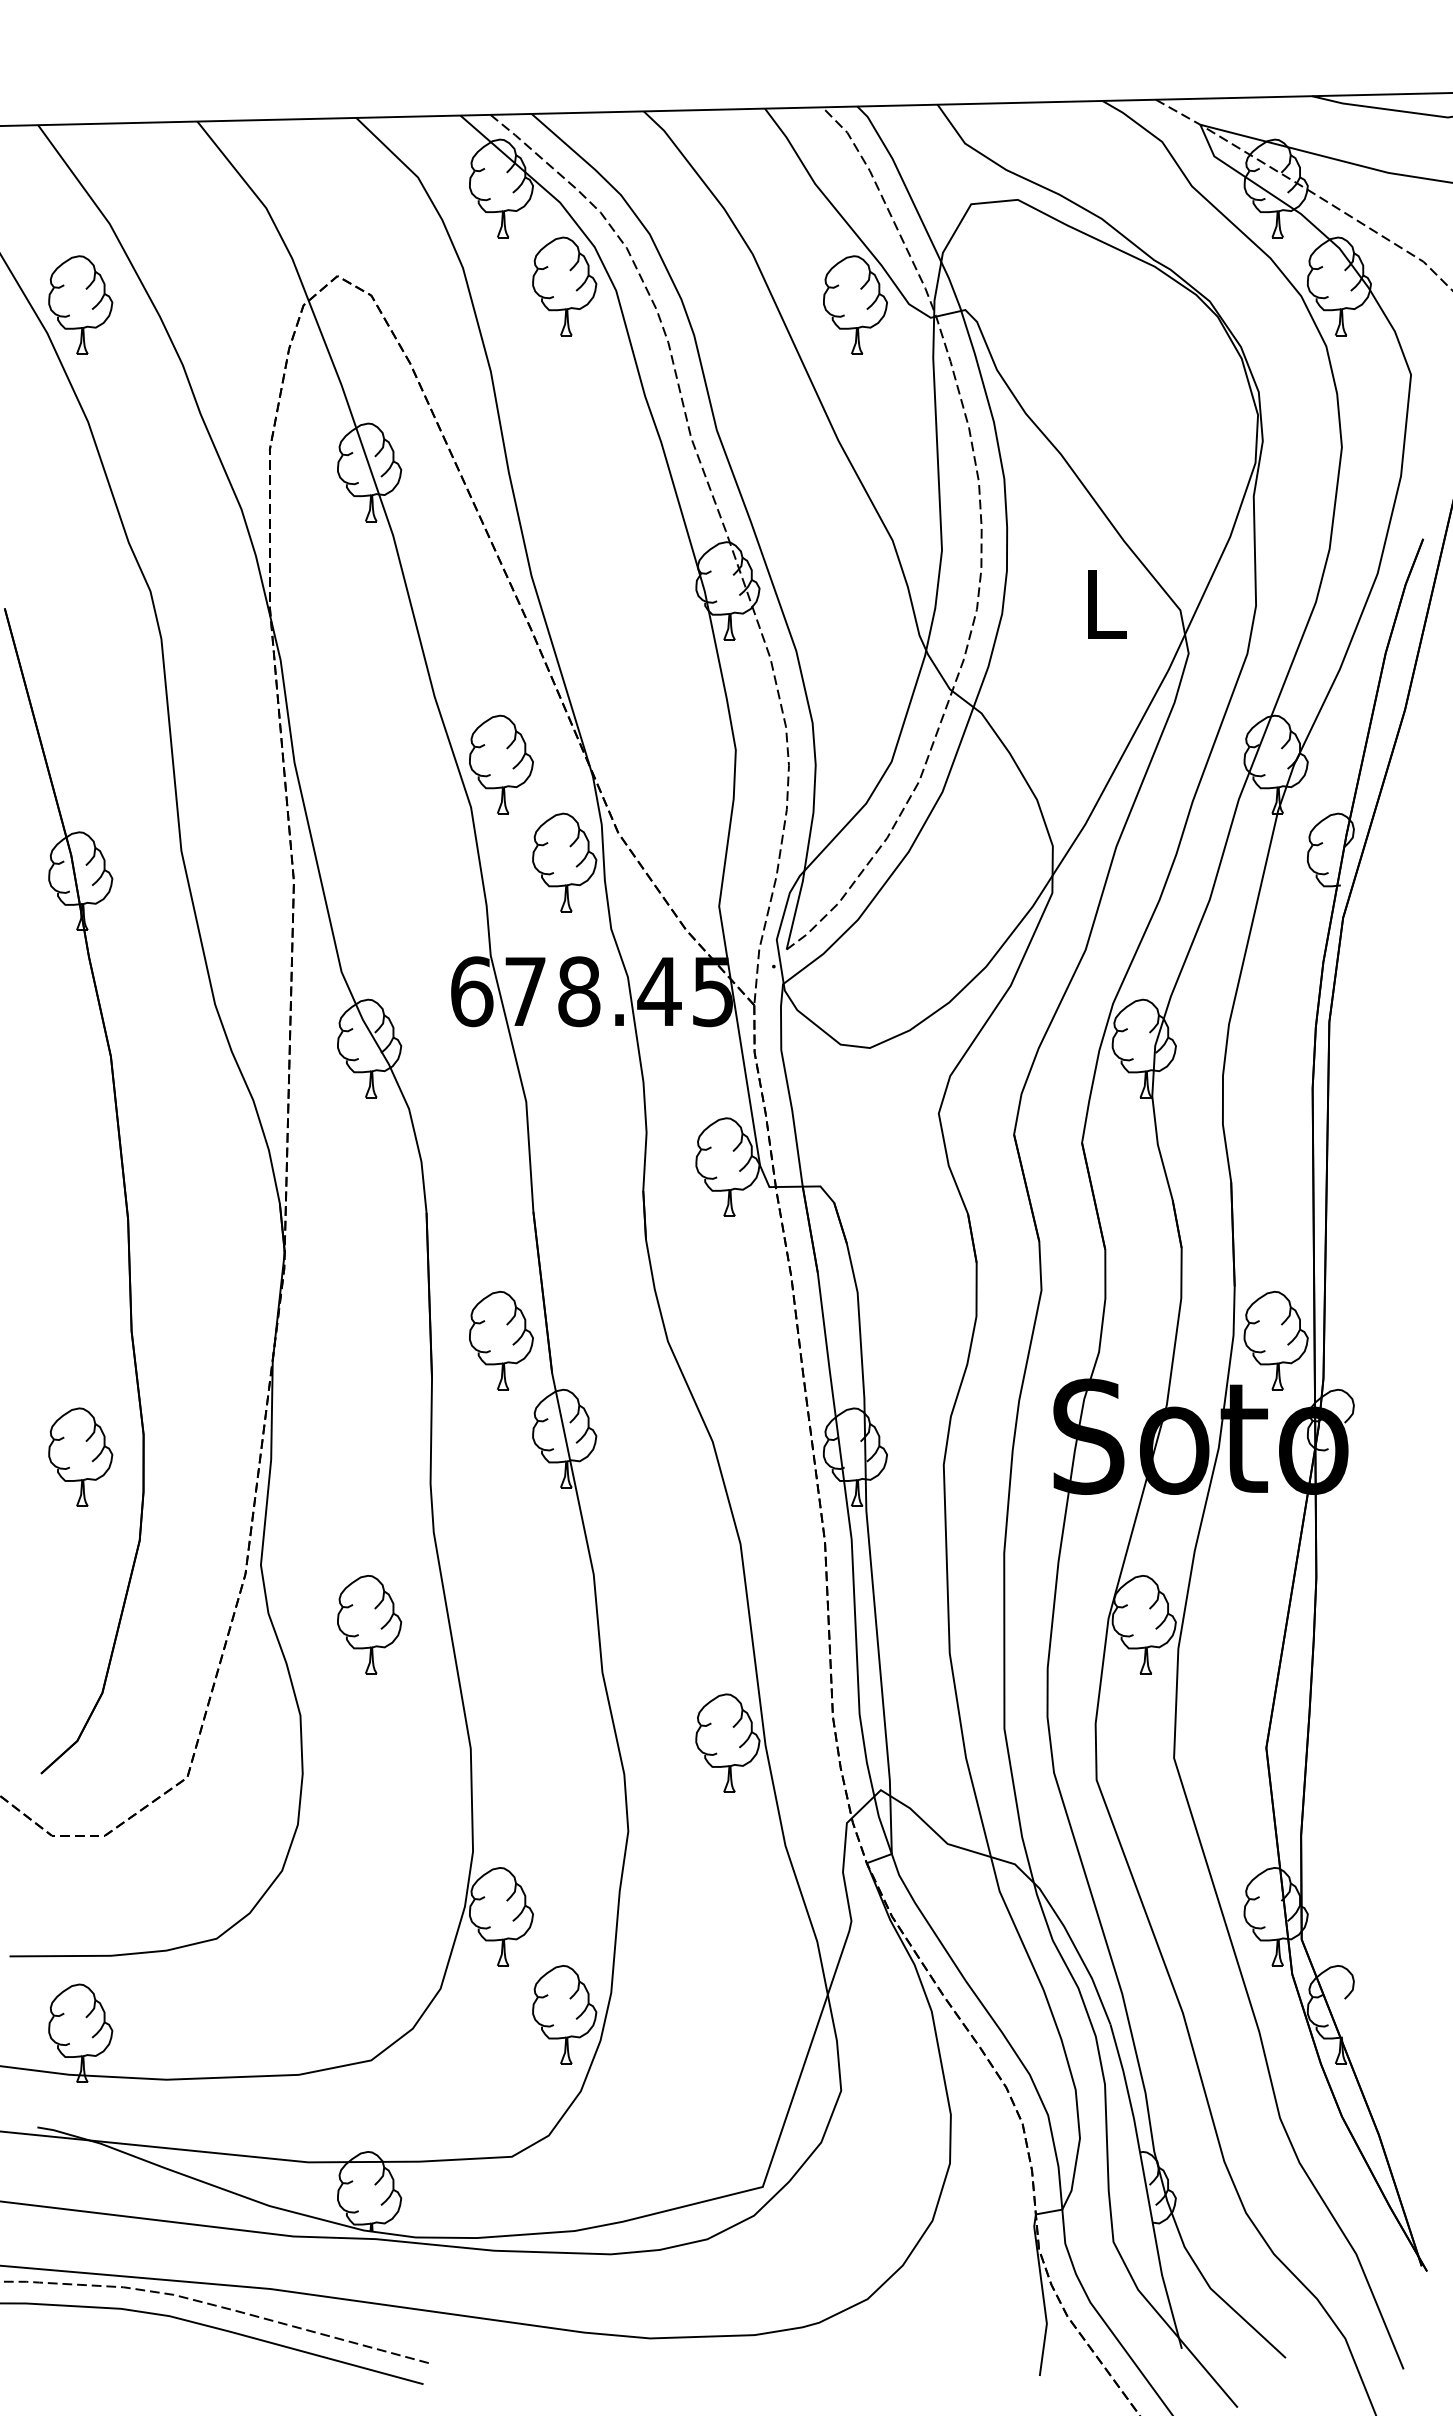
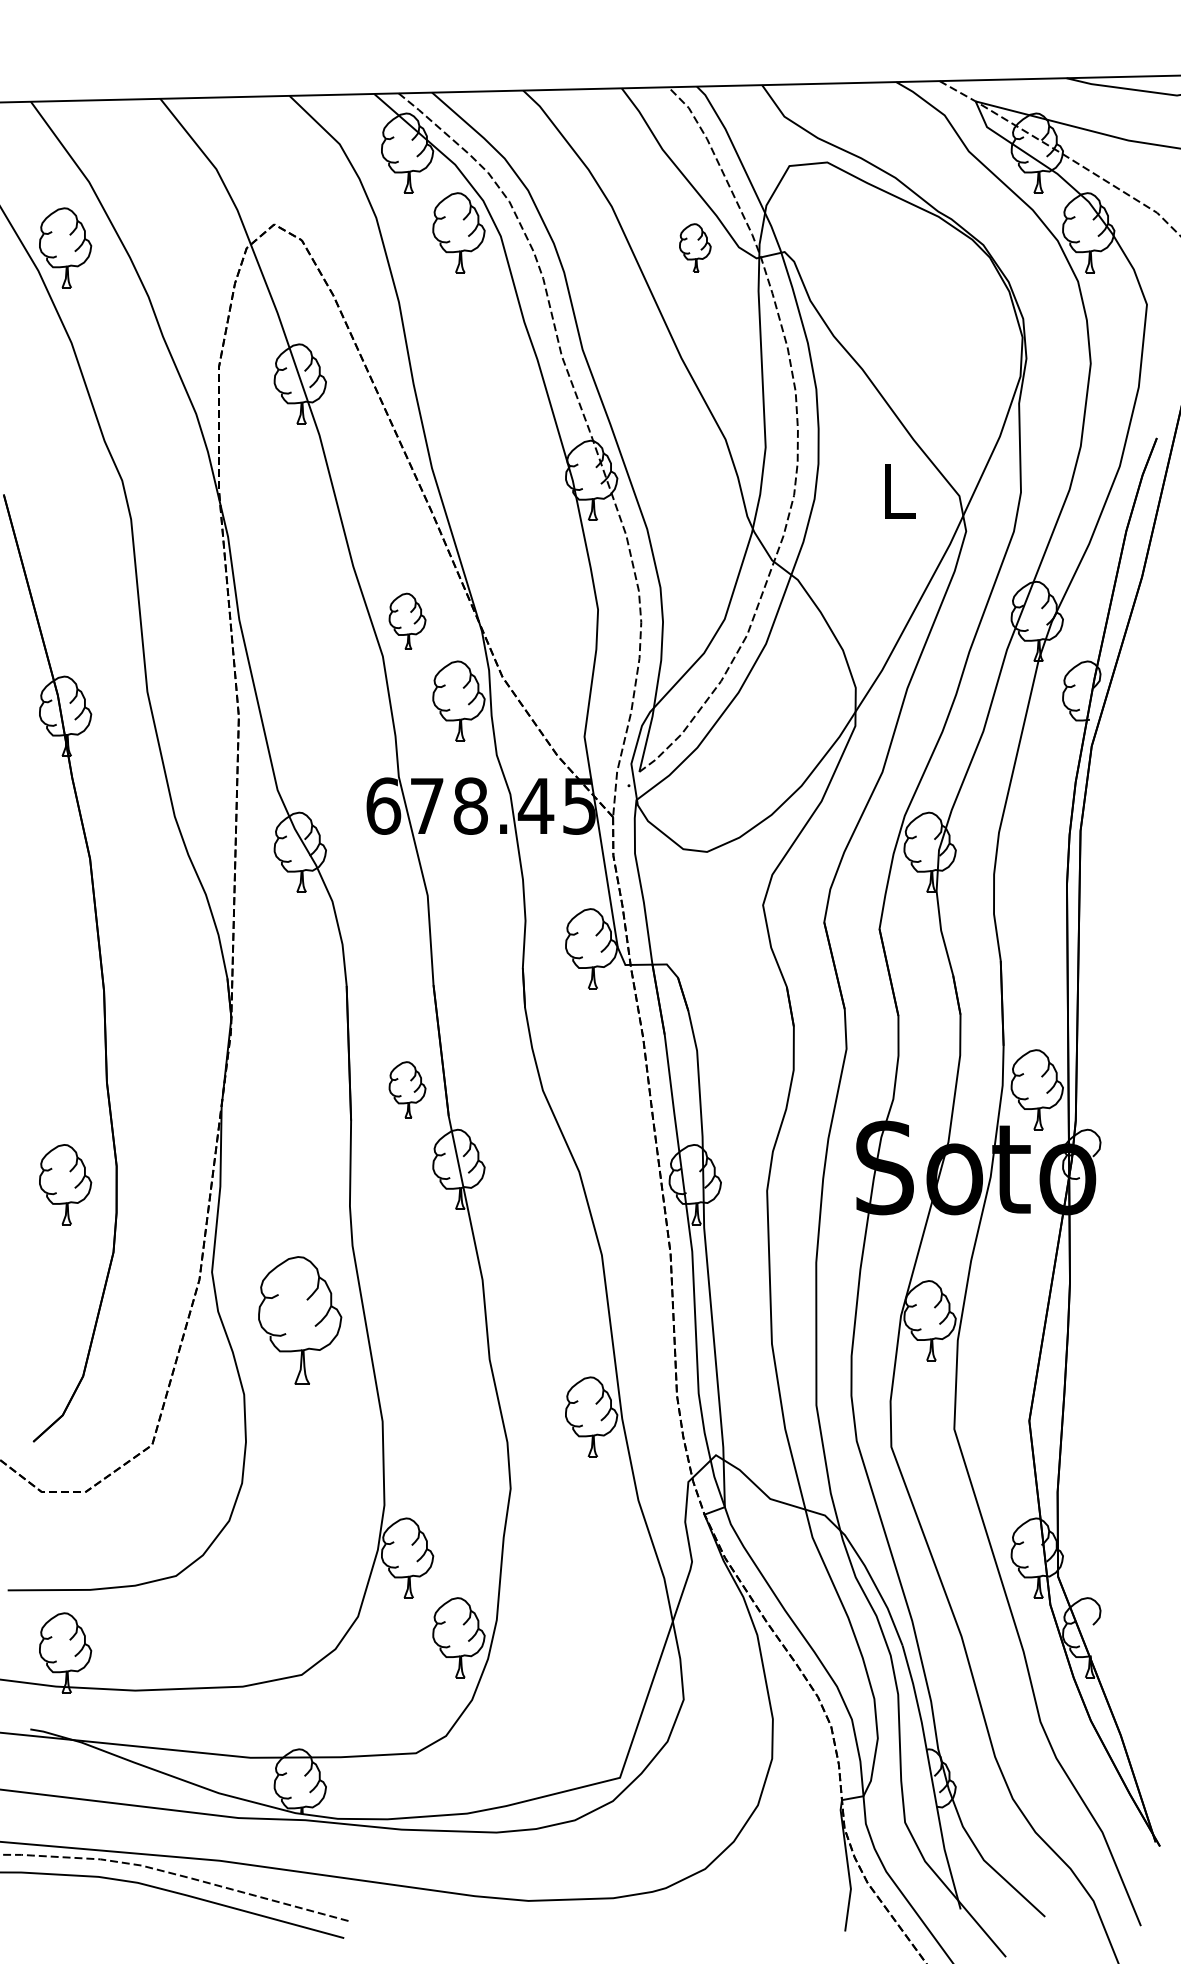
part: (855, 304) -> (695, 247), size x0.6
part: (501, 764) -> (407, 621), size x0.7
part: (501, 1340) -> (407, 1089), size x0.7
part: (369, 1624) -> (300, 1320), size x1.6

